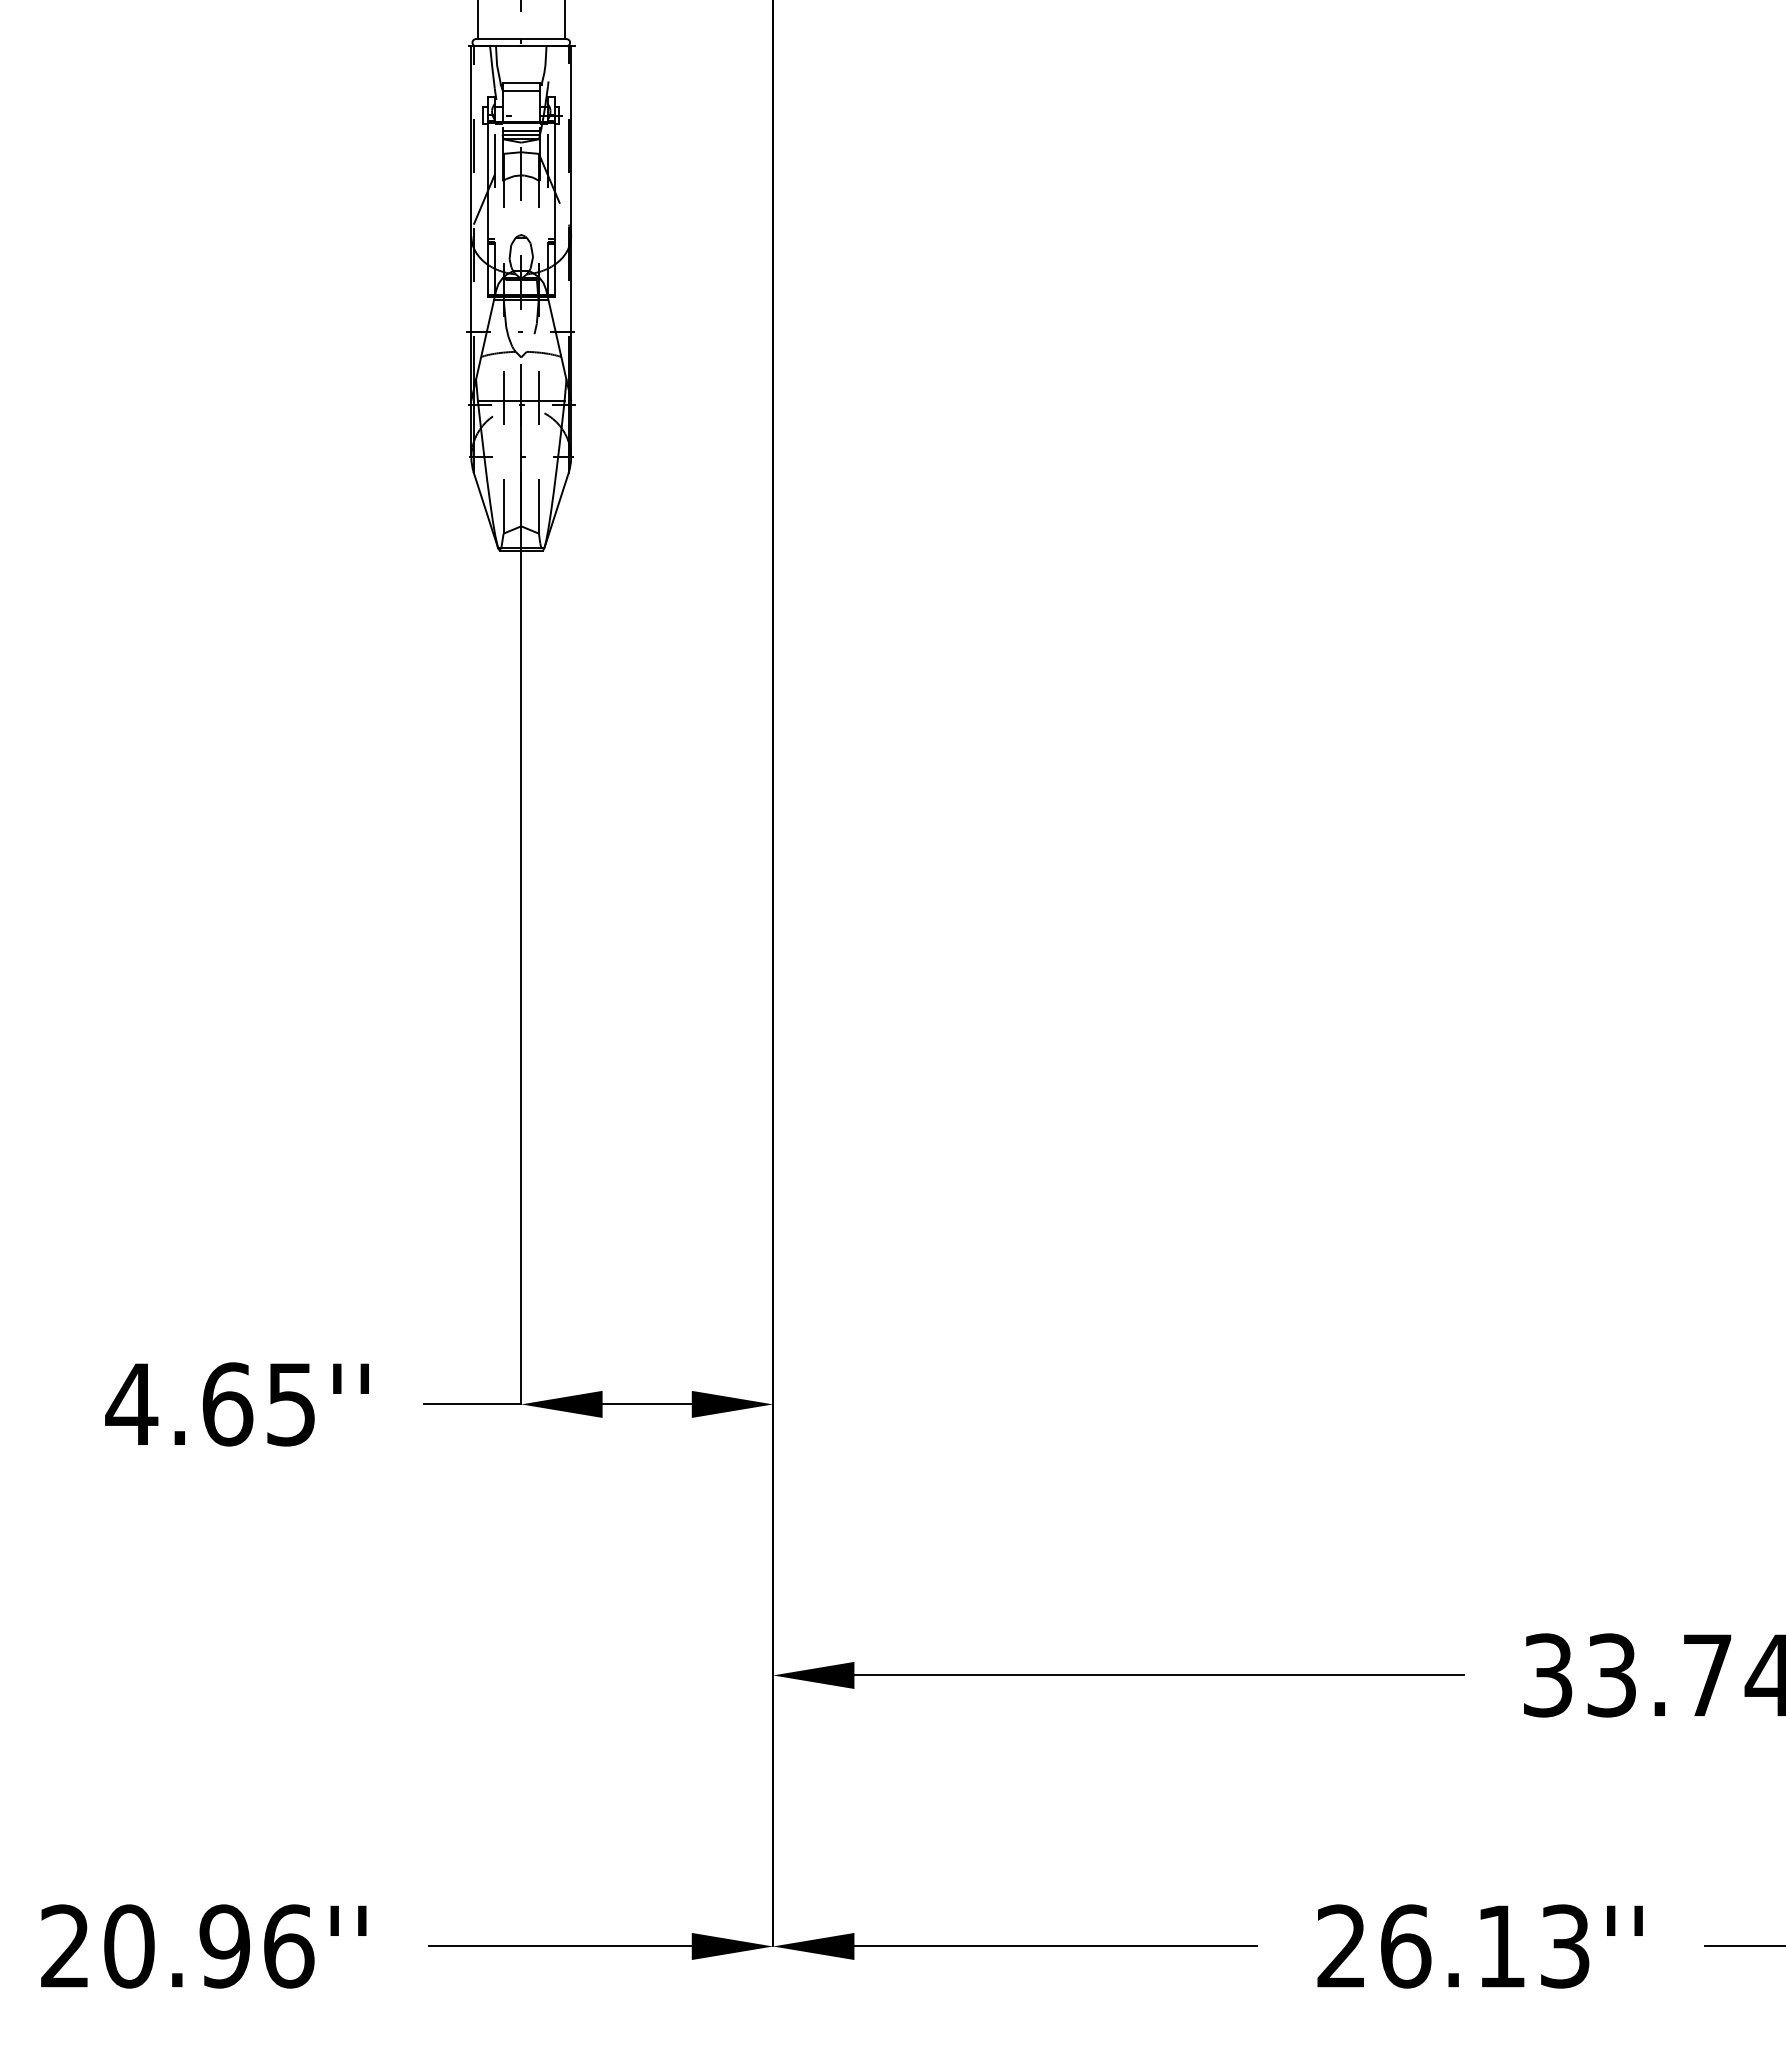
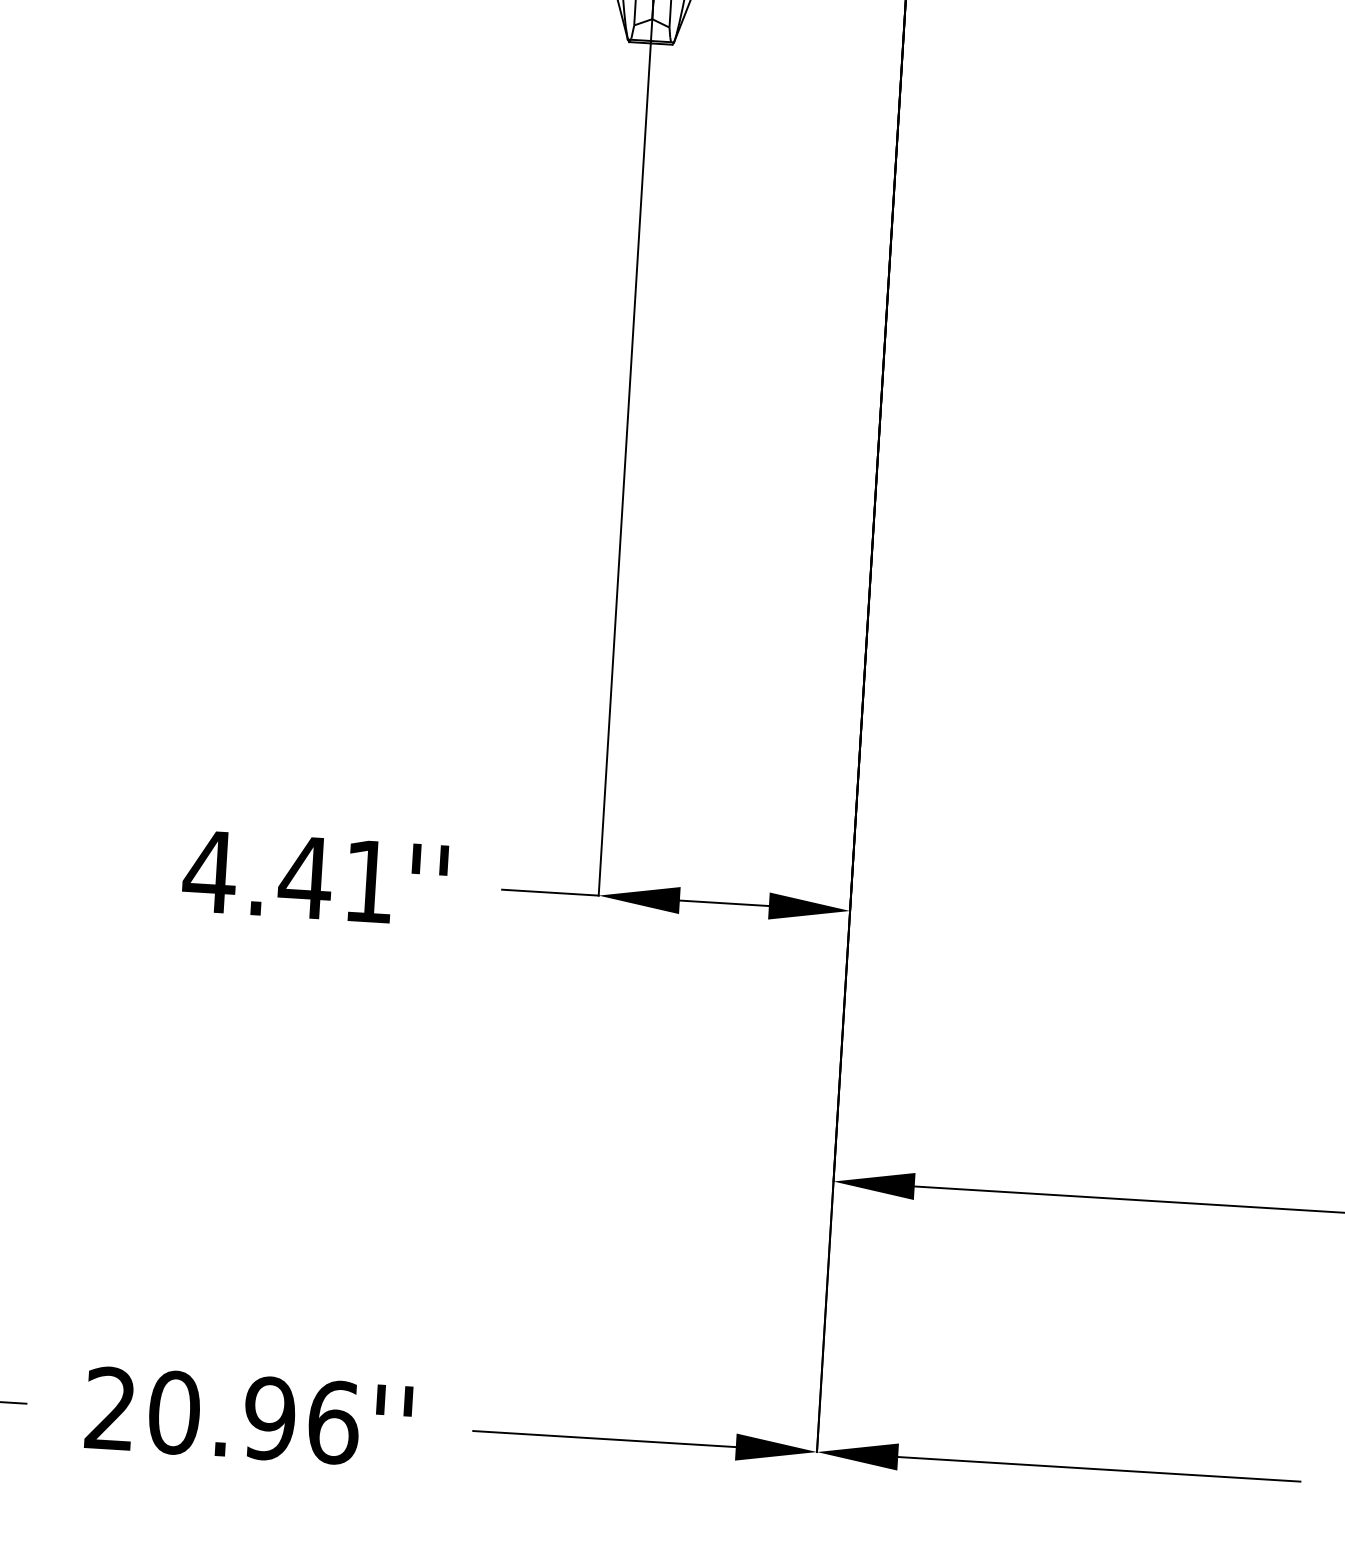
text: (257, 1404) -> (335, 879), 4.65'' -> 4.41''

